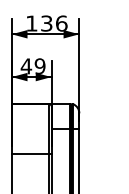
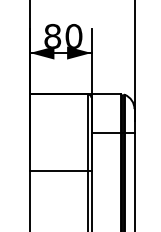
text: (32, 66) -> (62, 36), 49 -> 80

